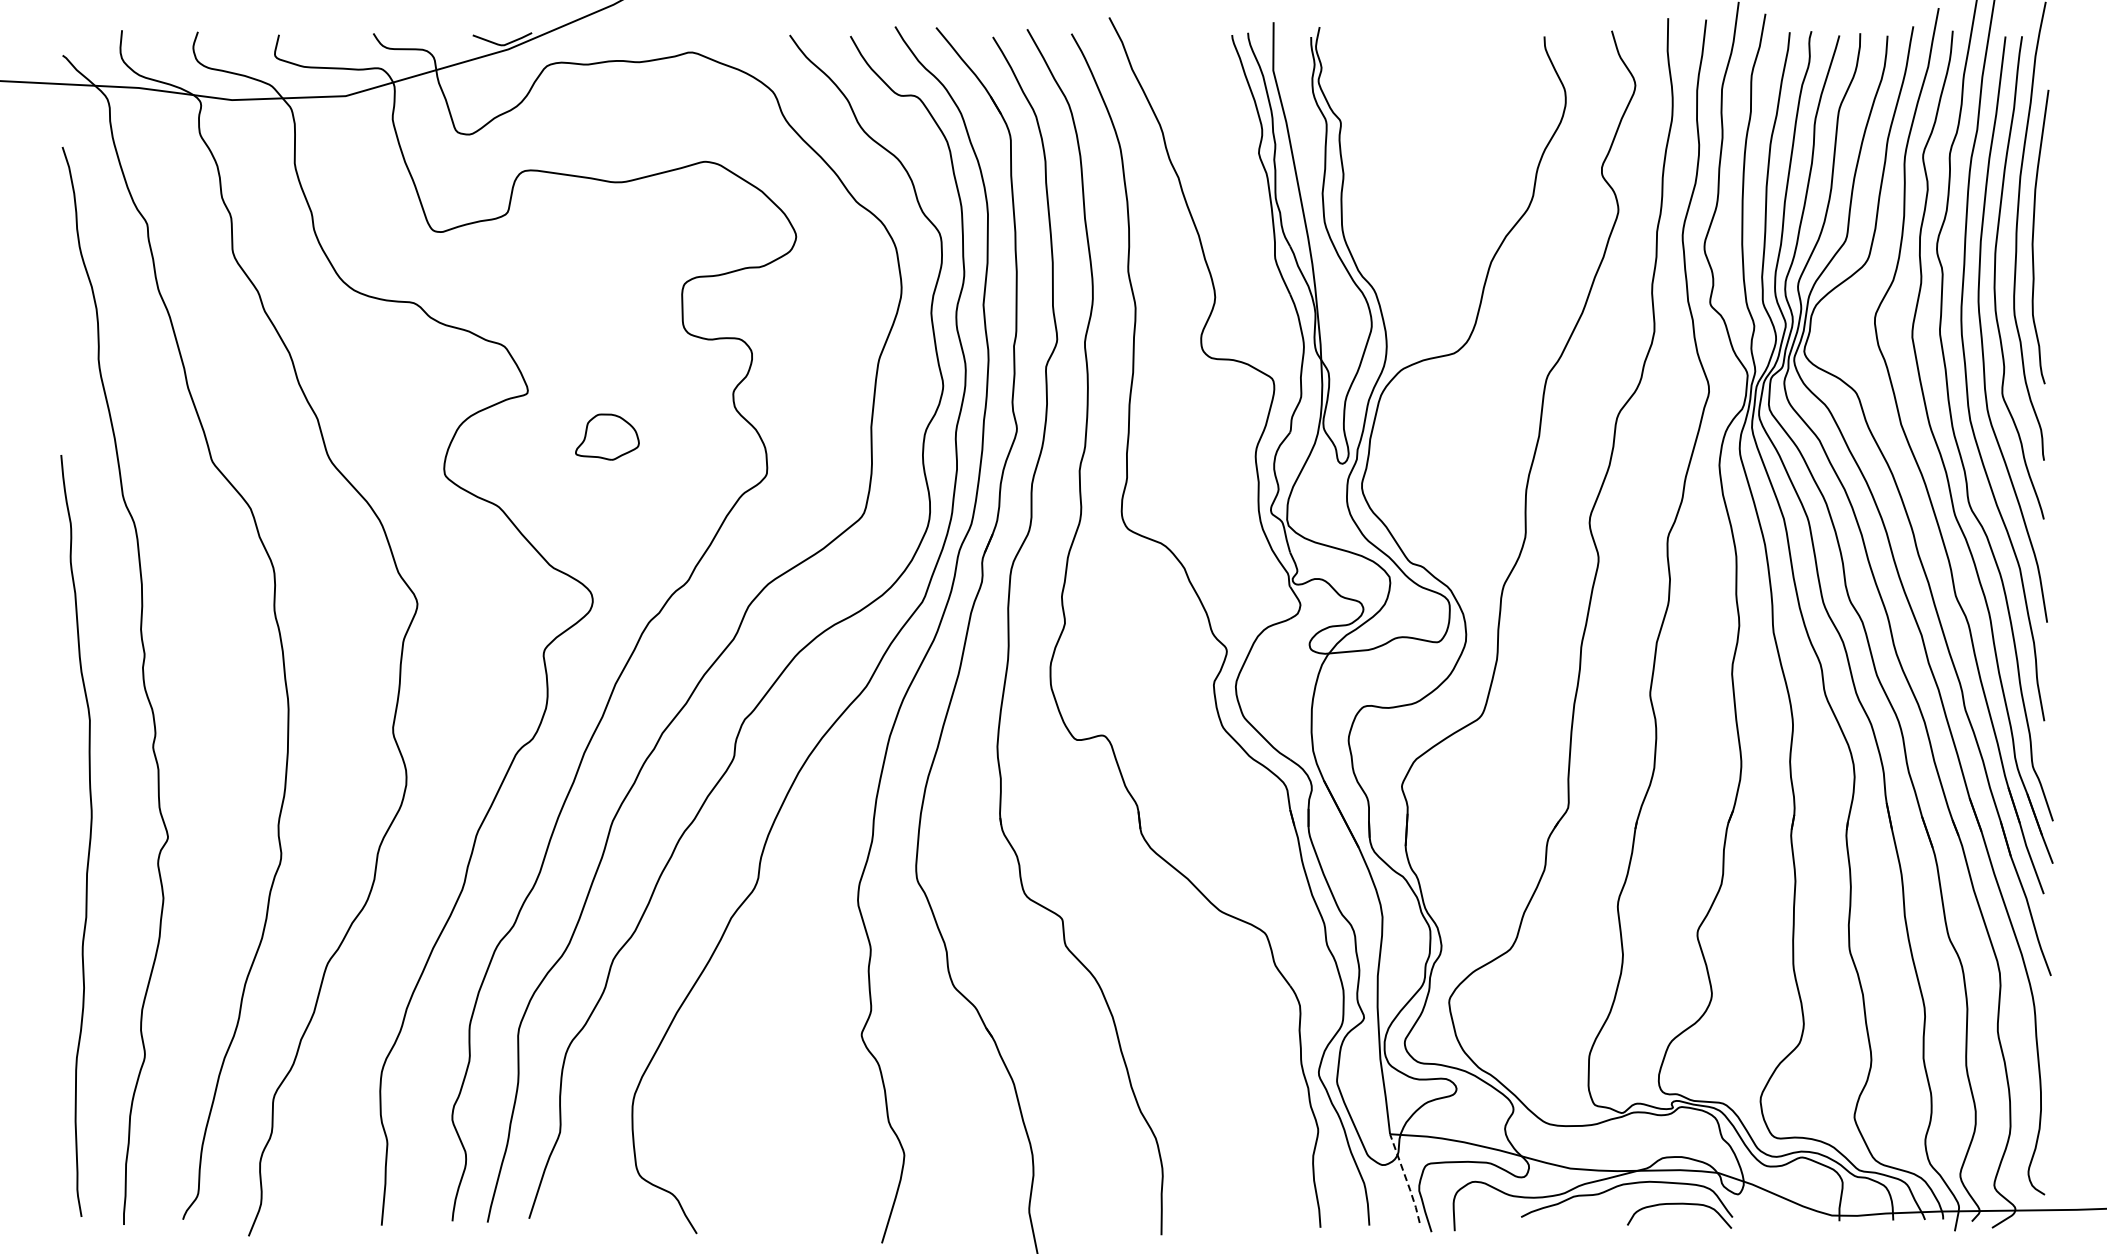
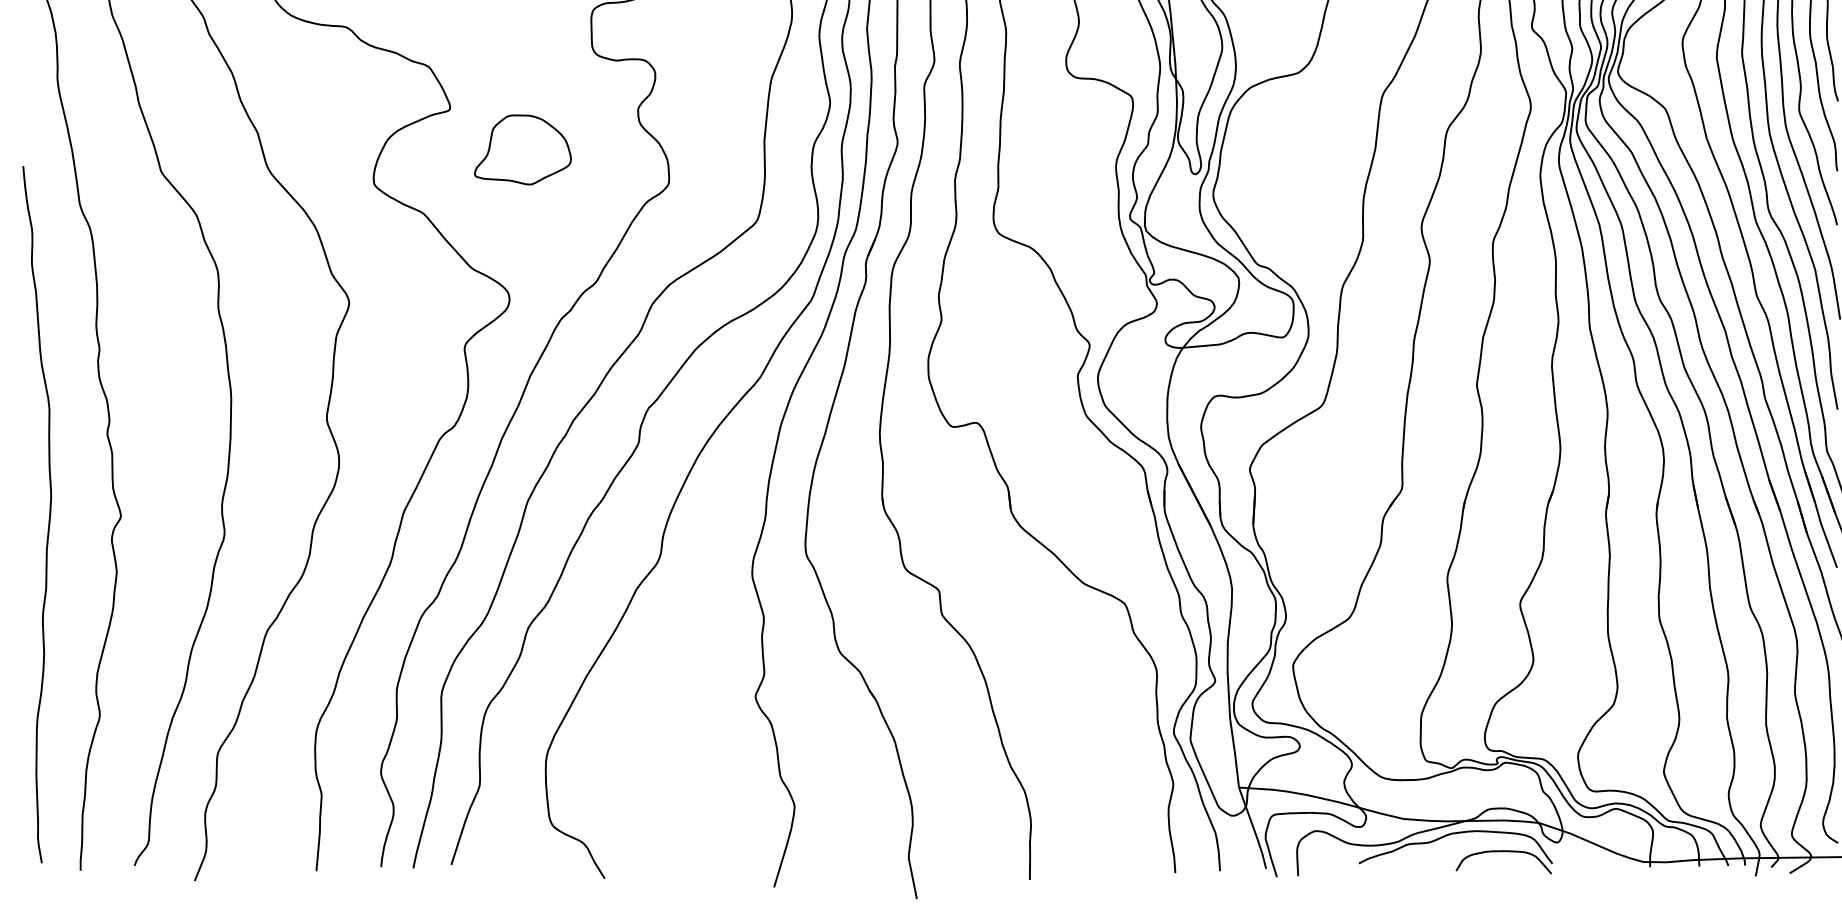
part: (607, 436) -> (523, 149), size x1.67
line: (1406, 1179) -> (1254, 829), dashed -> solid

